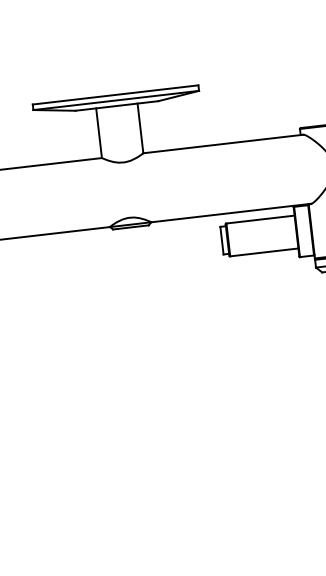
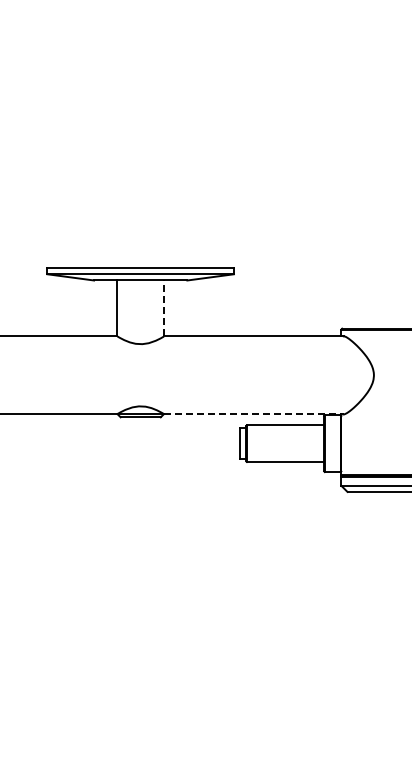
line: (140, 128) -> (164, 308), solid -> dashed
line: (231, 213) -> (254, 414), solid -> dashed

